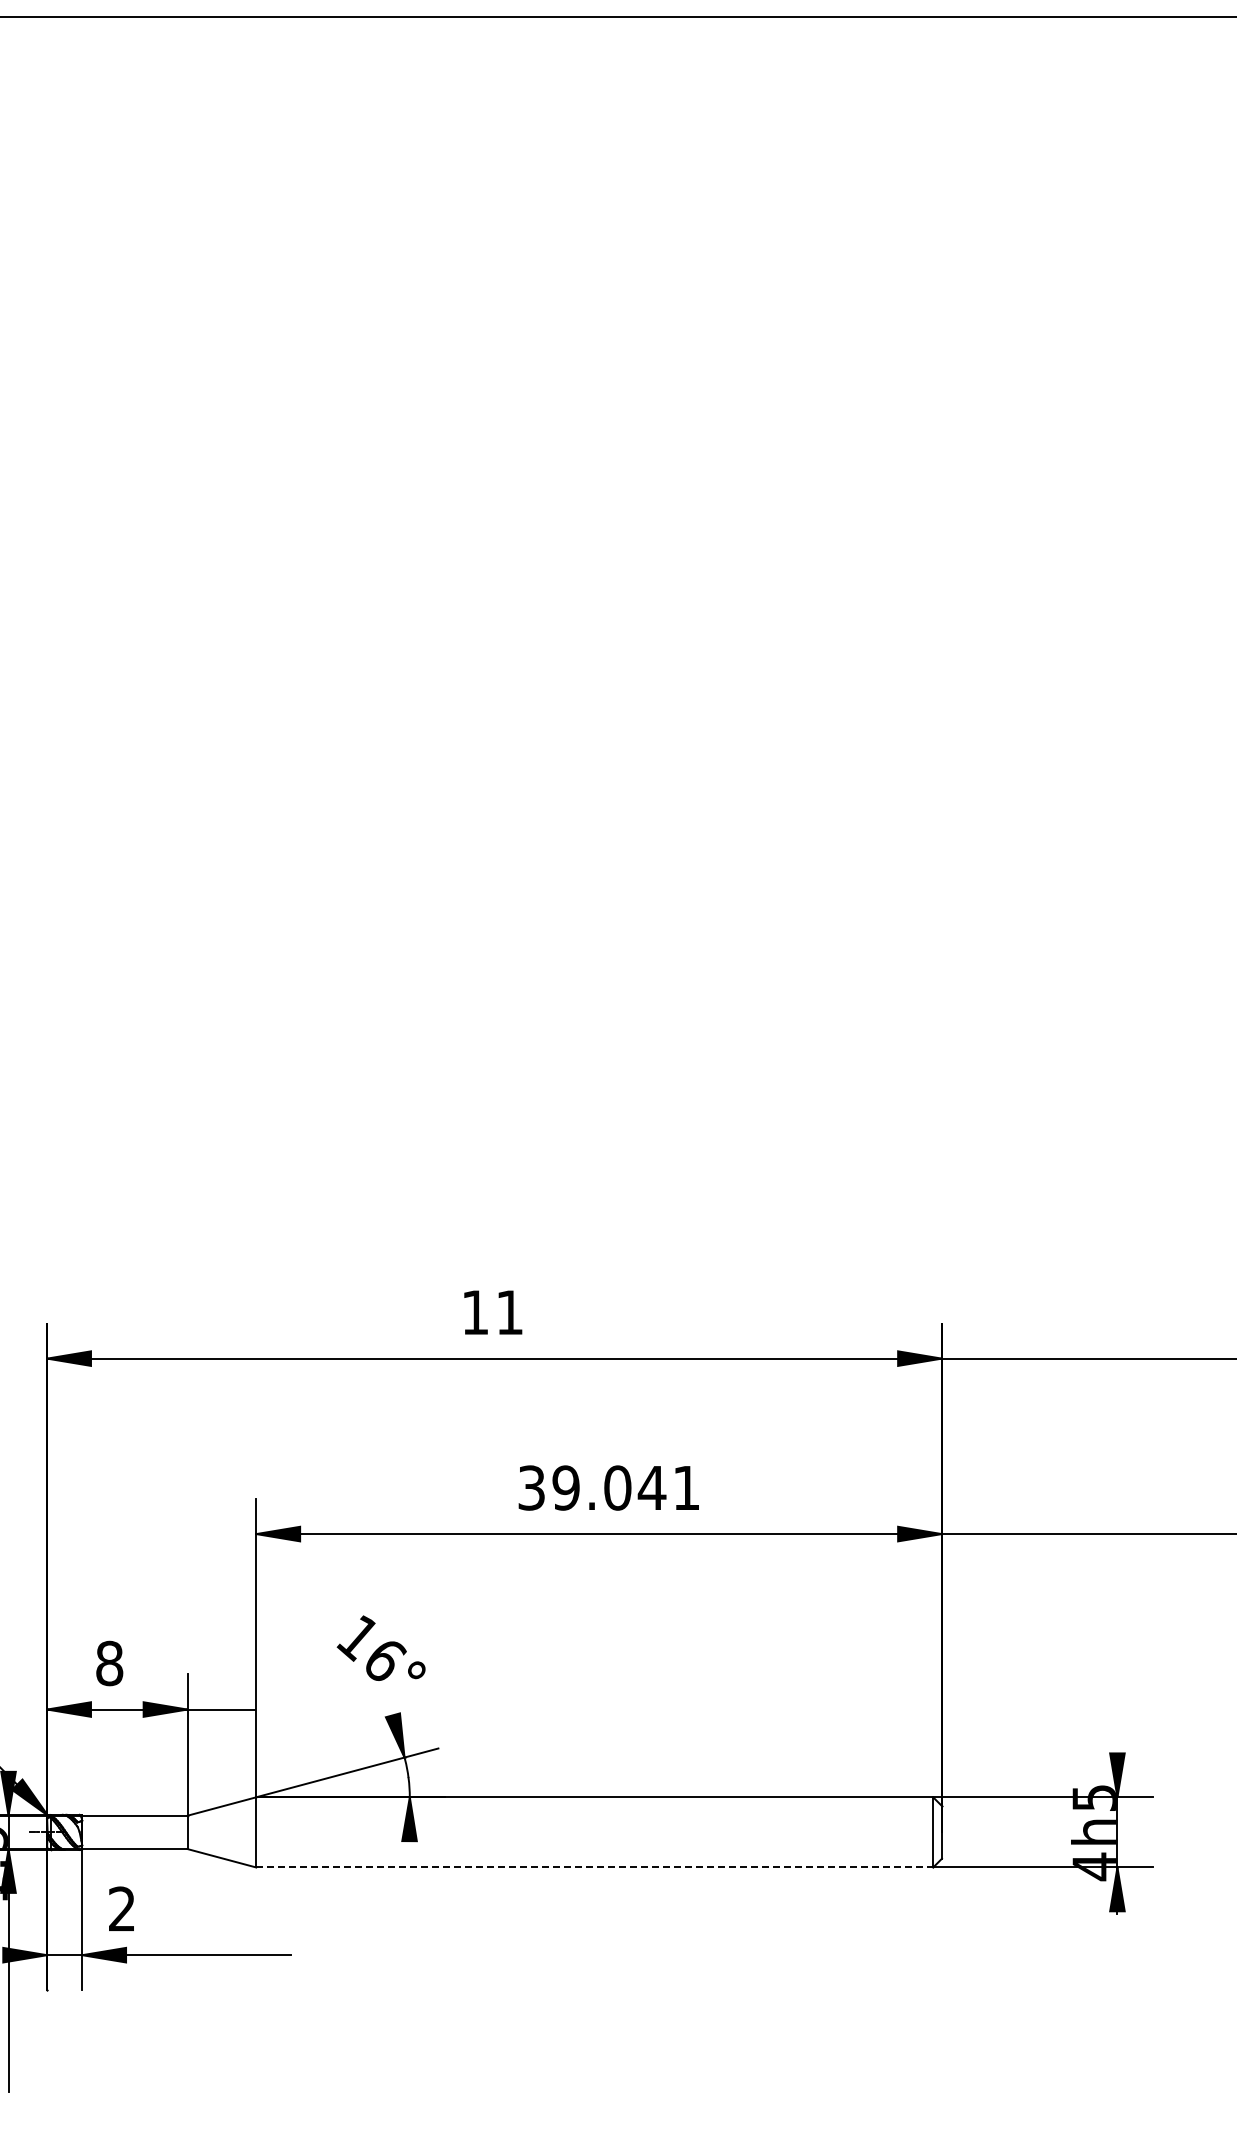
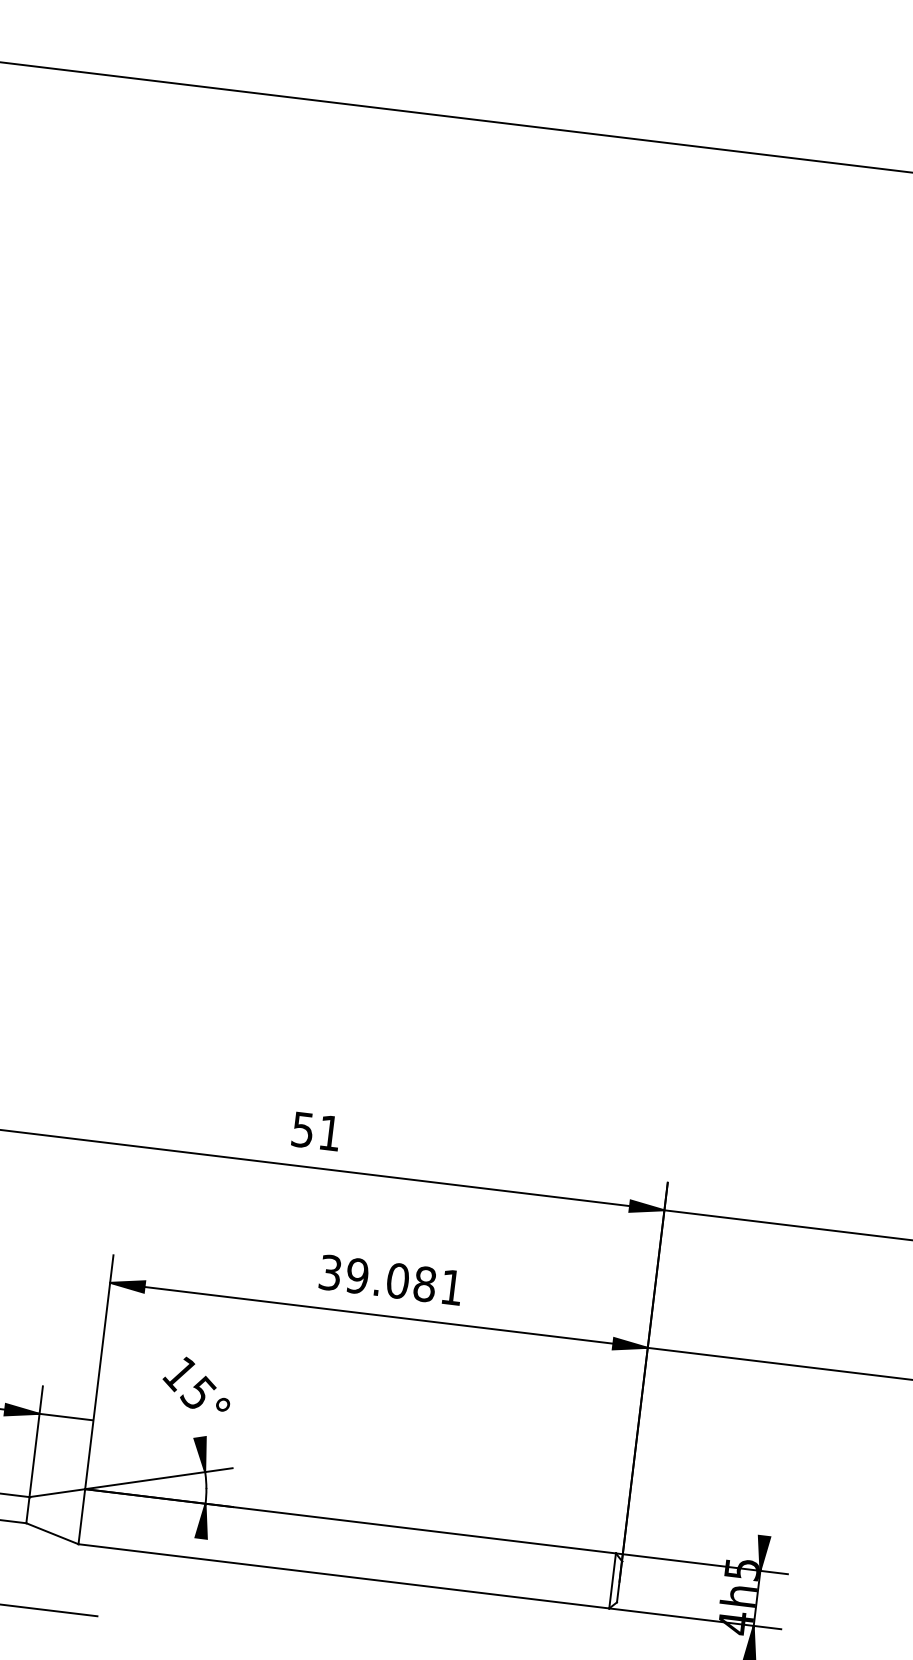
text: (475, 1312) -> (303, 1129), 11 -> 51
text: (651, 1487) -> (424, 1283), 39.041 -> 39.081
text: (383, 1658) -> (198, 1392), 16° -> 15°
line: (595, 1867) -> (344, 1576), dashed -> solid

